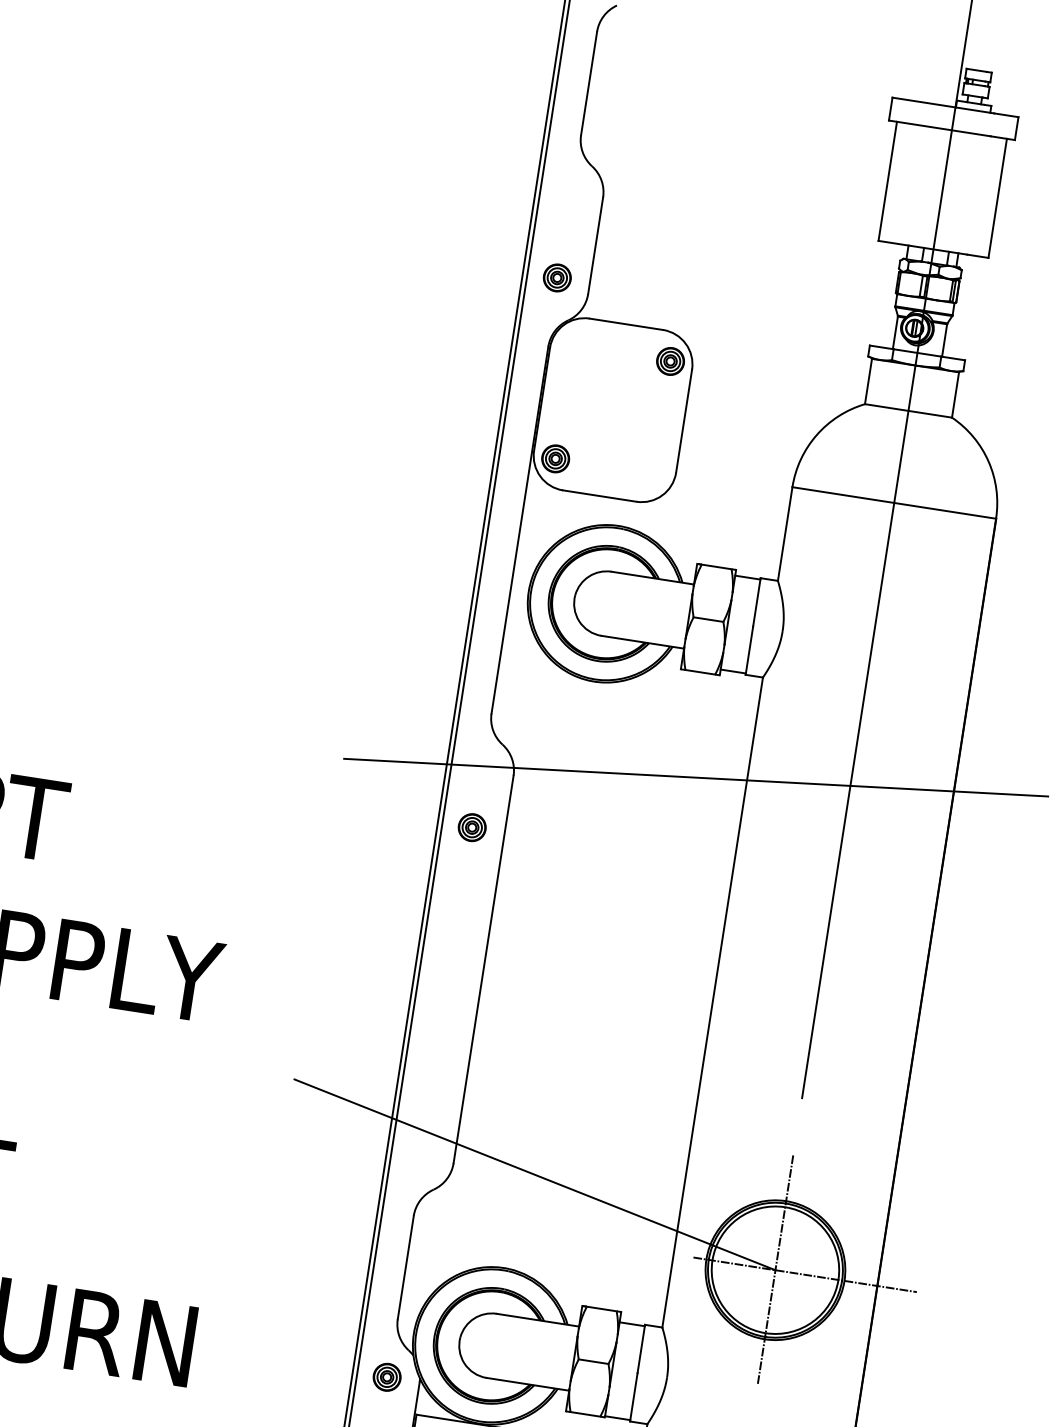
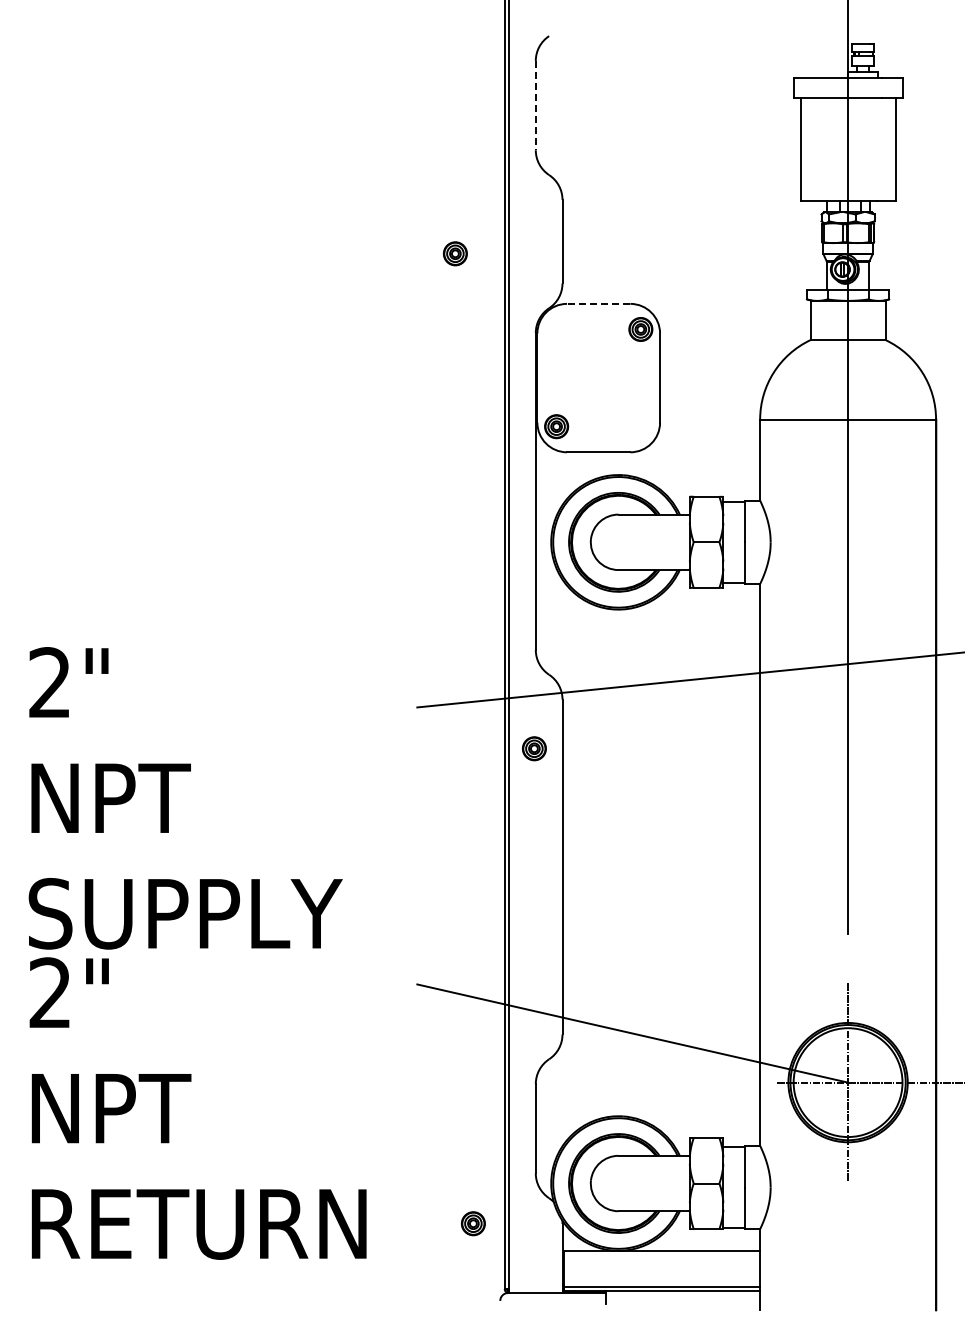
line: (588, 83) -> (535, 105), solid -> dashed
part: (557, 277) -> (455, 253), moved
line: (626, 323) -> (598, 303), solid -> dashed
part: (387, 1377) -> (473, 1223), moved

